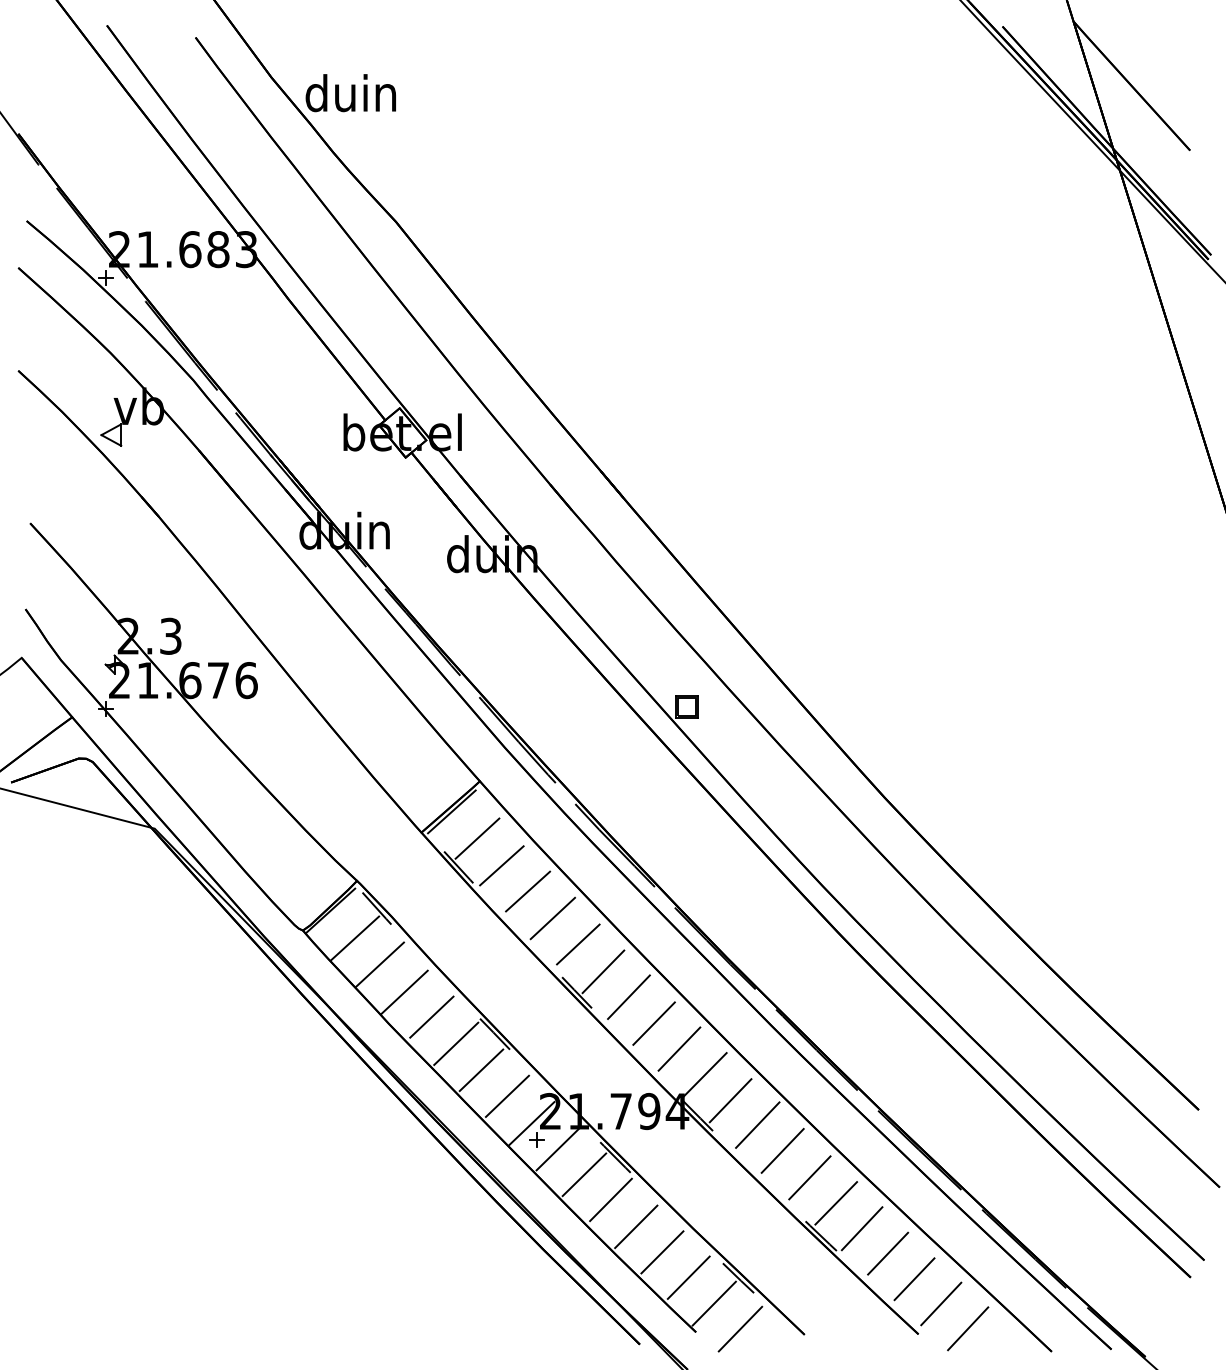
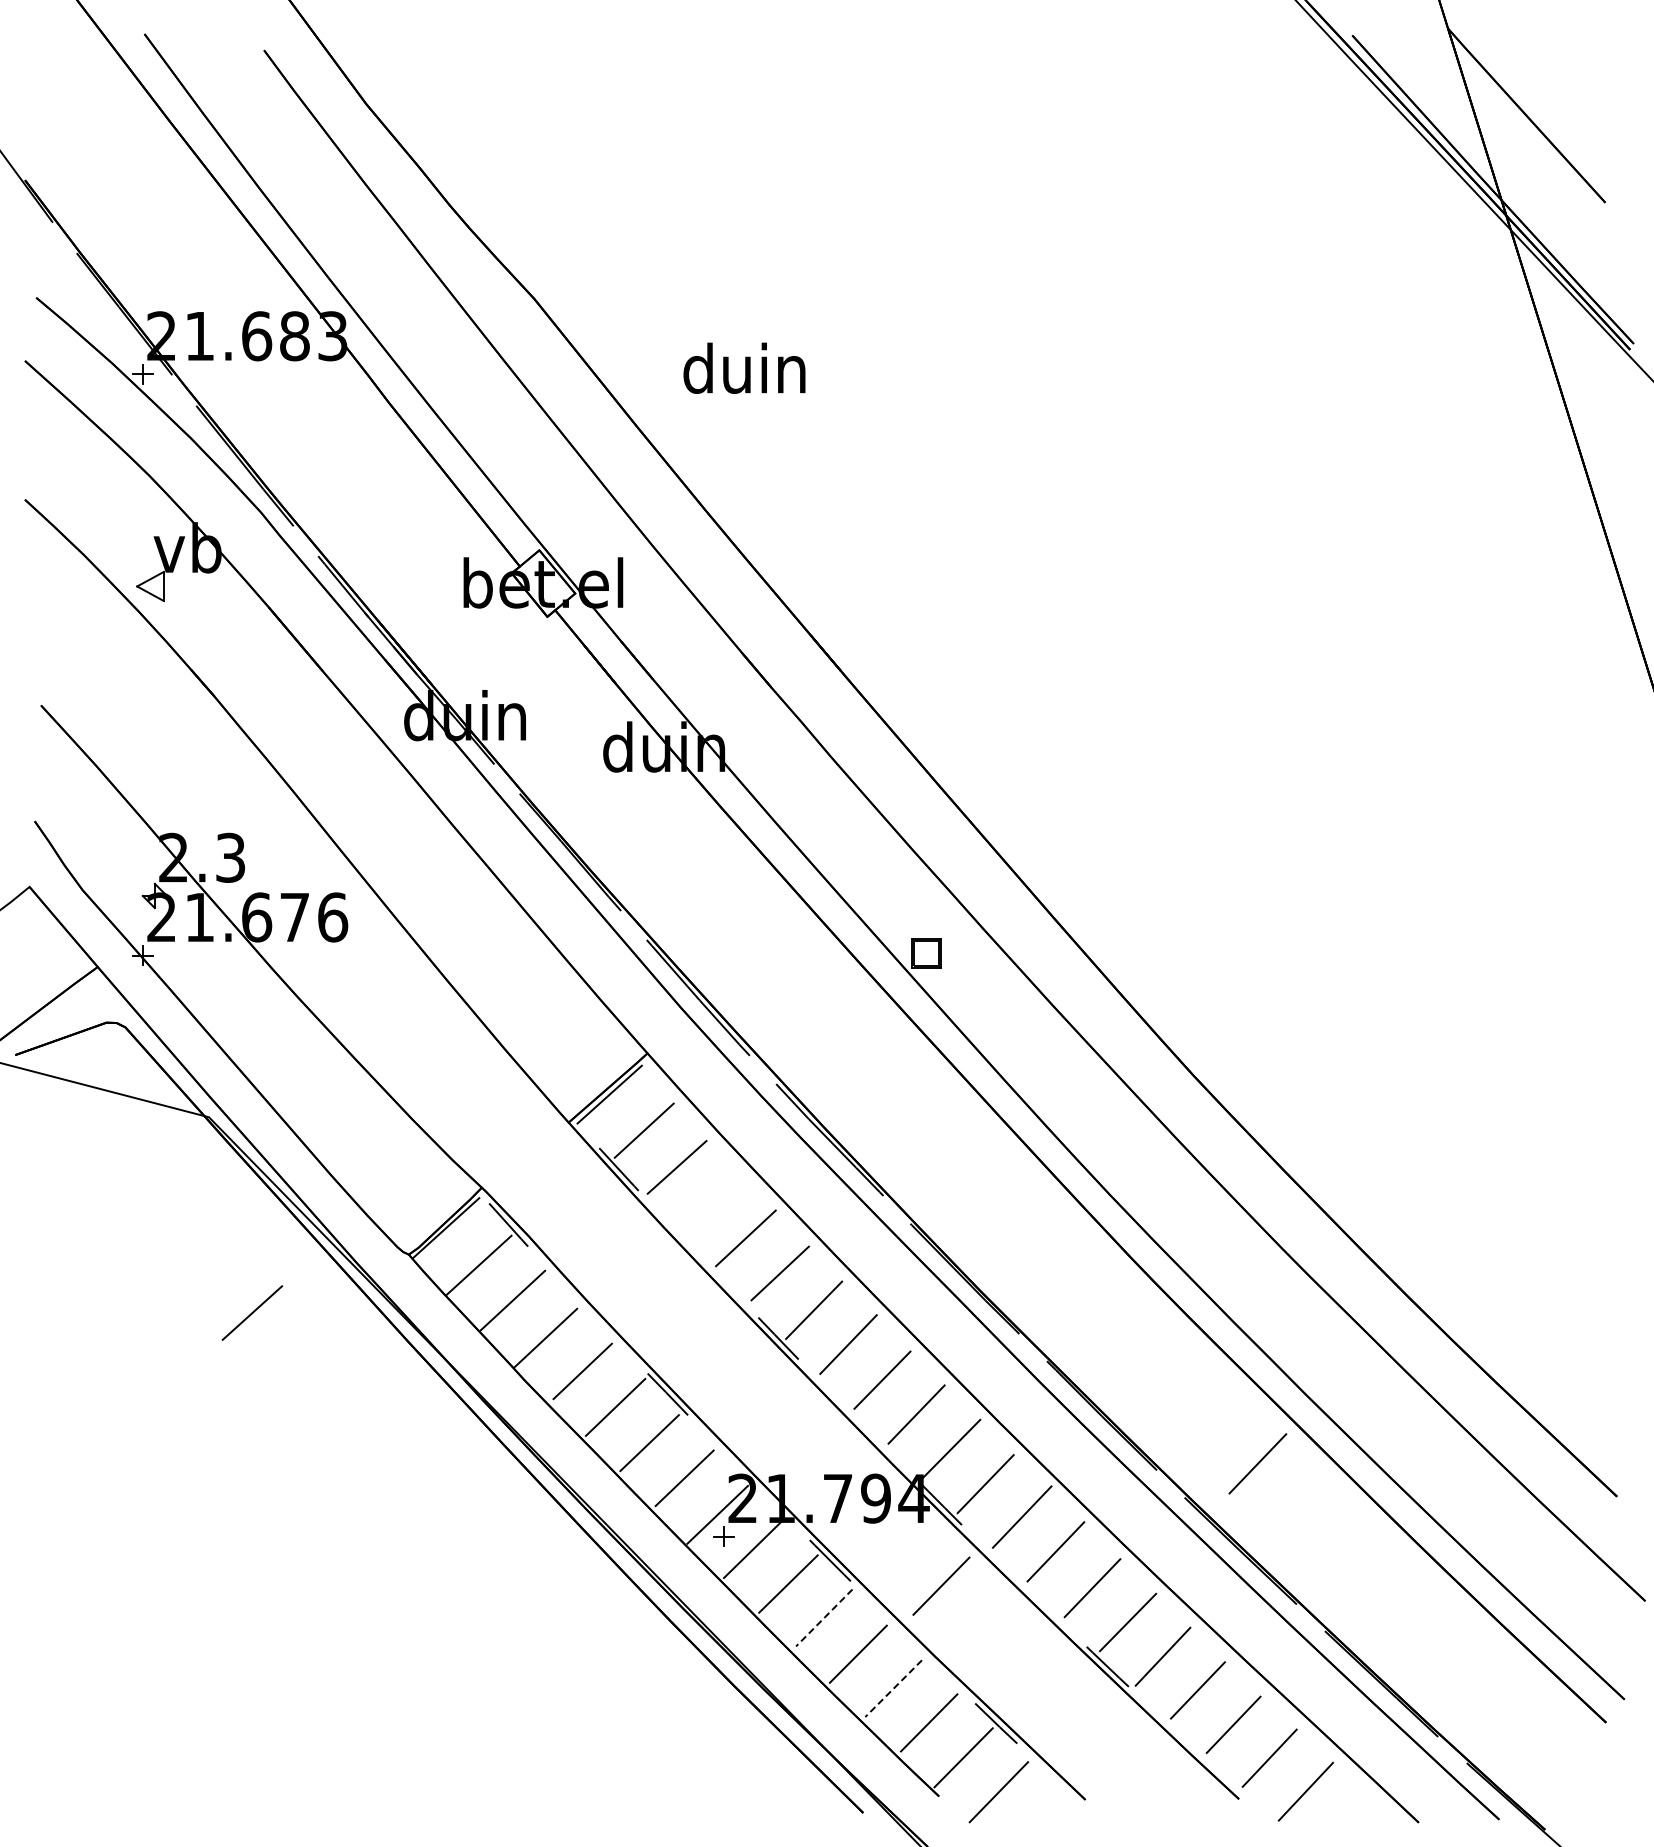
text: (350, 92) -> (744, 367), moved
line: (528, 891) -> (252, 1312), moved
line: (932, 1085) -> (1257, 1463), added
line: (697, 1175) -> (941, 1585), added
line: (610, 1200) -> (823, 1618), solid -> dashed
line: (662, 1252) -> (893, 1689), solid -> dashed

